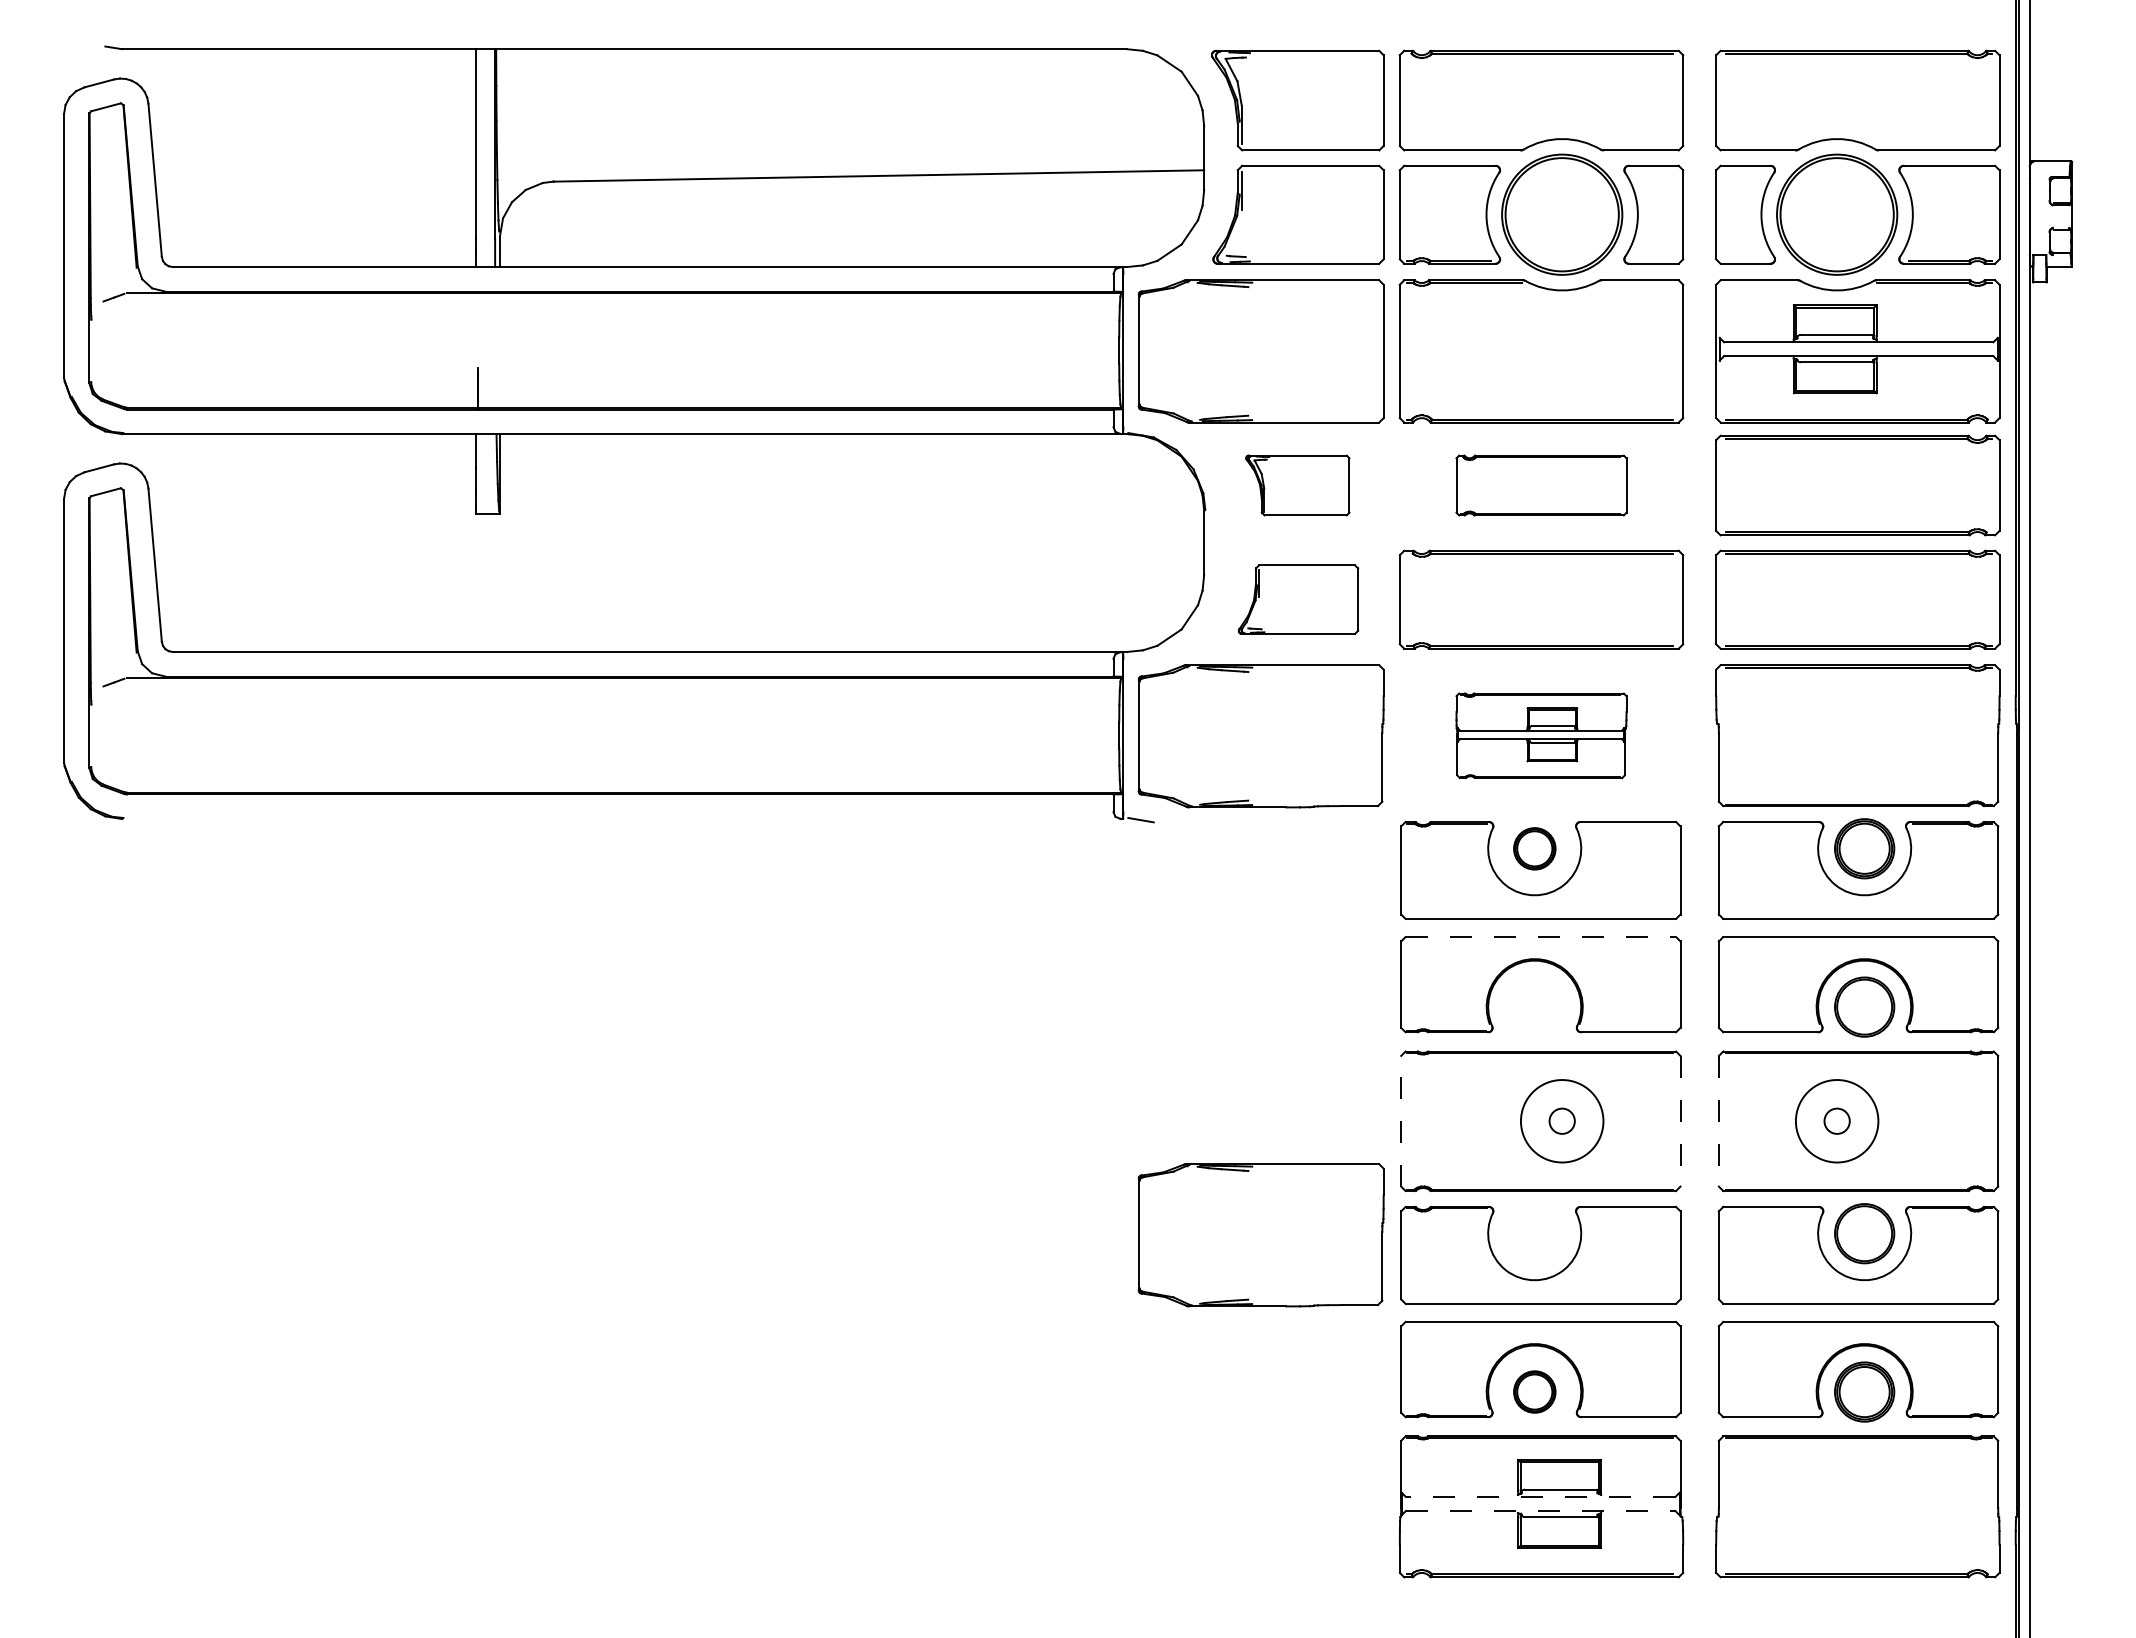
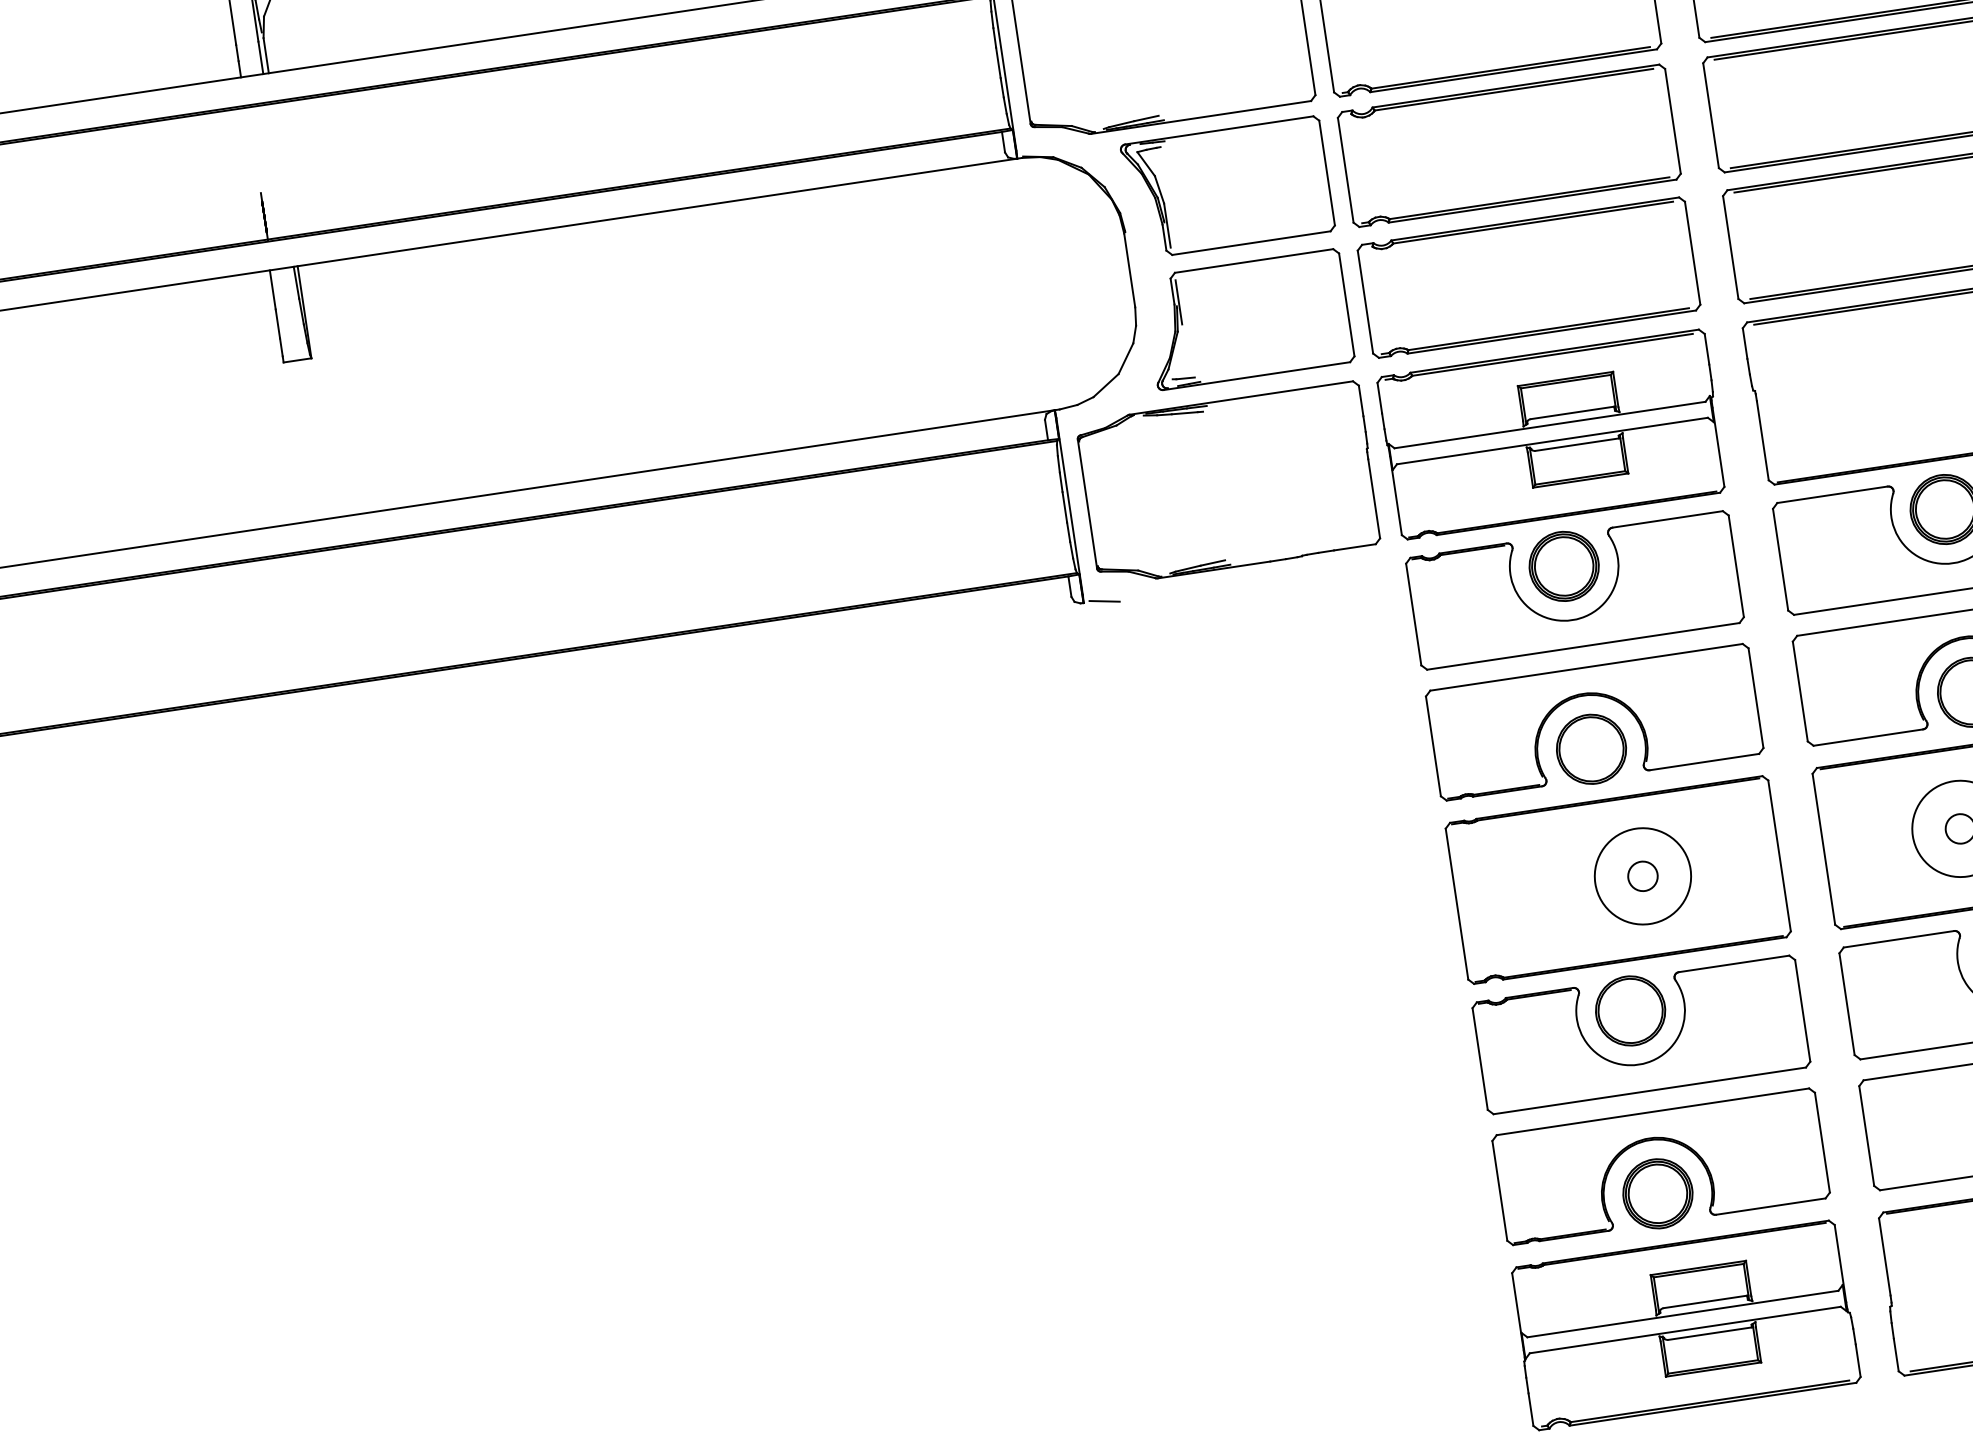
part: (1297, 485) -> (1227, 187), size x1.67
part: (1541, 485) -> (1509, 145), size x1.67
part: (1298, 599) -> (1248, 319), size x1.43
part: (1541, 735) -> (1552, 434), size x1.67
part: (1534, 848) -> (1563, 566), size x1.43
line: (1541, 937) -> (1587, 667), dashed -> solid
part: (1534, 1006) -> (1591, 748), added
line: (1401, 1120) -> (1457, 903), dashed -> solid
line: (1680, 1121) -> (1779, 856), dashed -> solid
line: (1718, 1121) -> (1823, 849), dashed -> solid
part: (1534, 1233) -> (1630, 1010), added
part: (1260, 1235) -> (1314, 1060), removed
part: (1534, 1391) -> (1657, 1193), size x1.43
line: (1540, 1497) -> (1682, 1314), dashed -> solid
line: (1540, 1510) -> (1685, 1329), dashed -> solid

